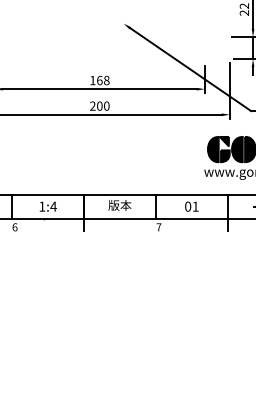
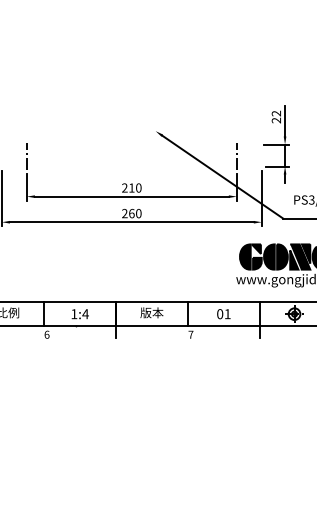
line: (204, 49) -> (236, 156), added
text: (99, 80) -> (131, 187), 168 -> 210
text: (99, 106) -> (131, 213), 200 -> 260

